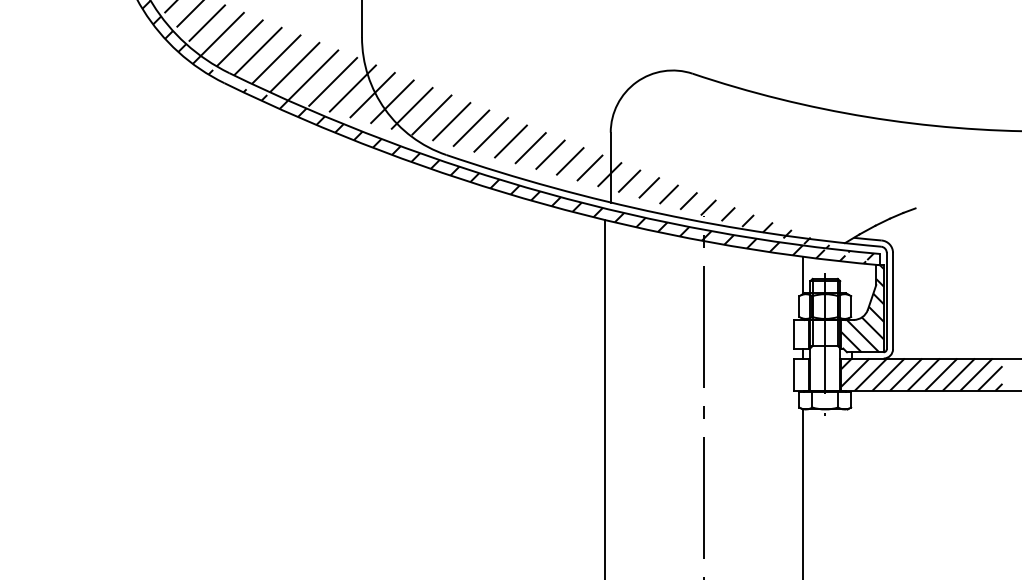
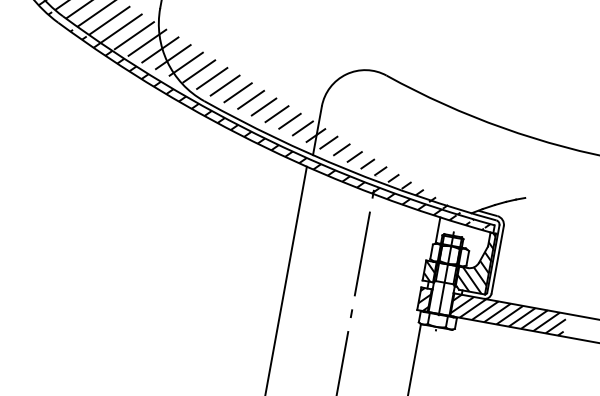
hatch: (801, 334) -> (429, 271), added
hatch: (801, 374) -> (424, 299), added

